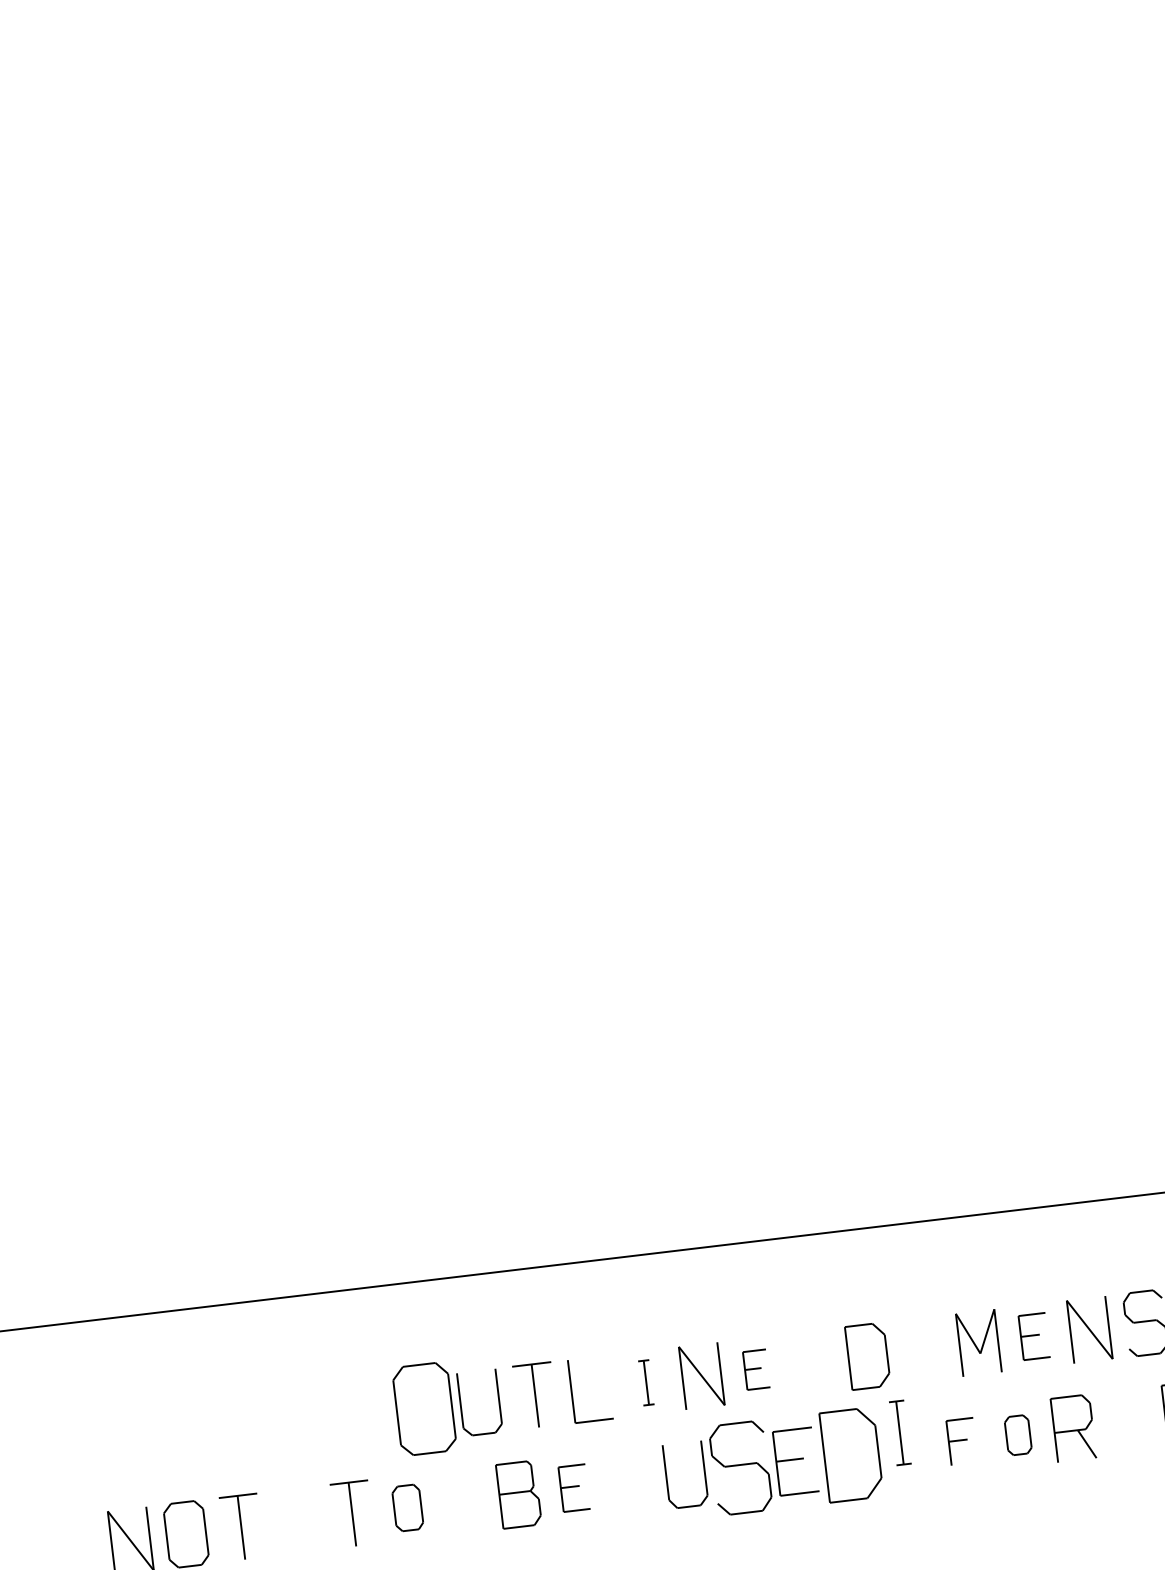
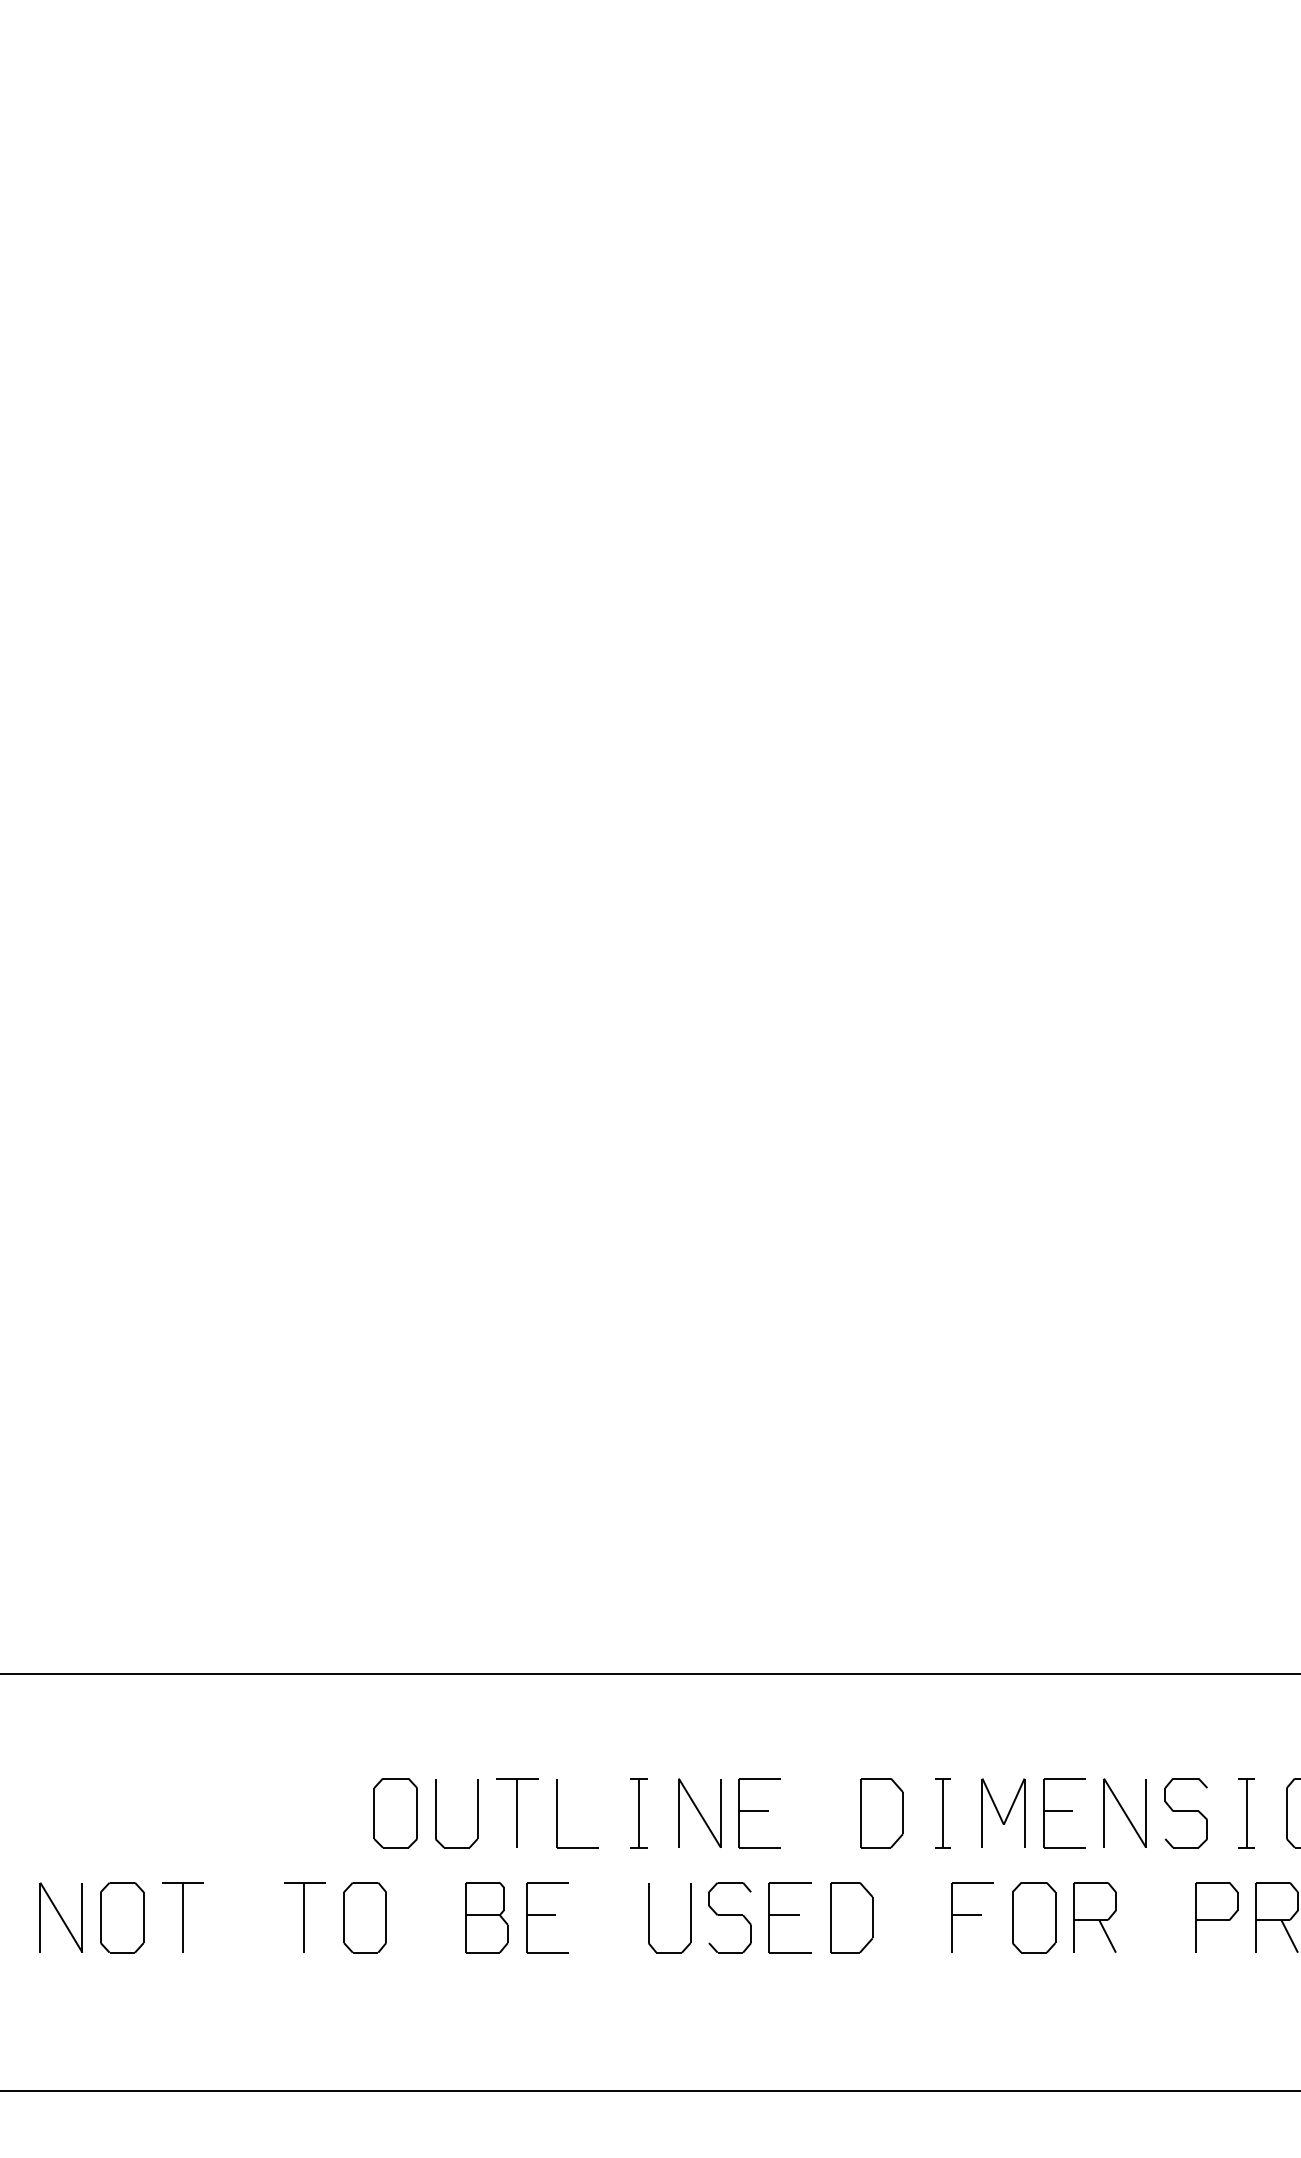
part: (1034, 1336) -> (1064, 1813), size x1.43
part: (756, 1369) -> (759, 1813), size x1.67
part: (645, 1383) -> (638, 1813), size x1.43
part: (424, 1409) -> (395, 1813), size x0.71
part: (899, 1433) -> (942, 1813), moved
part: (1018, 1434) -> (1034, 1917), size x1.67
part: (961, 1441) -> (972, 1917), size x1.43
part: (851, 1454) -> (851, 1917), size x0.71
part: (740, 1468) -> (729, 1917), size x0.71
part: (574, 1487) -> (547, 1917), size x1.43
part: (407, 1507) -> (364, 1917), size x1.43

